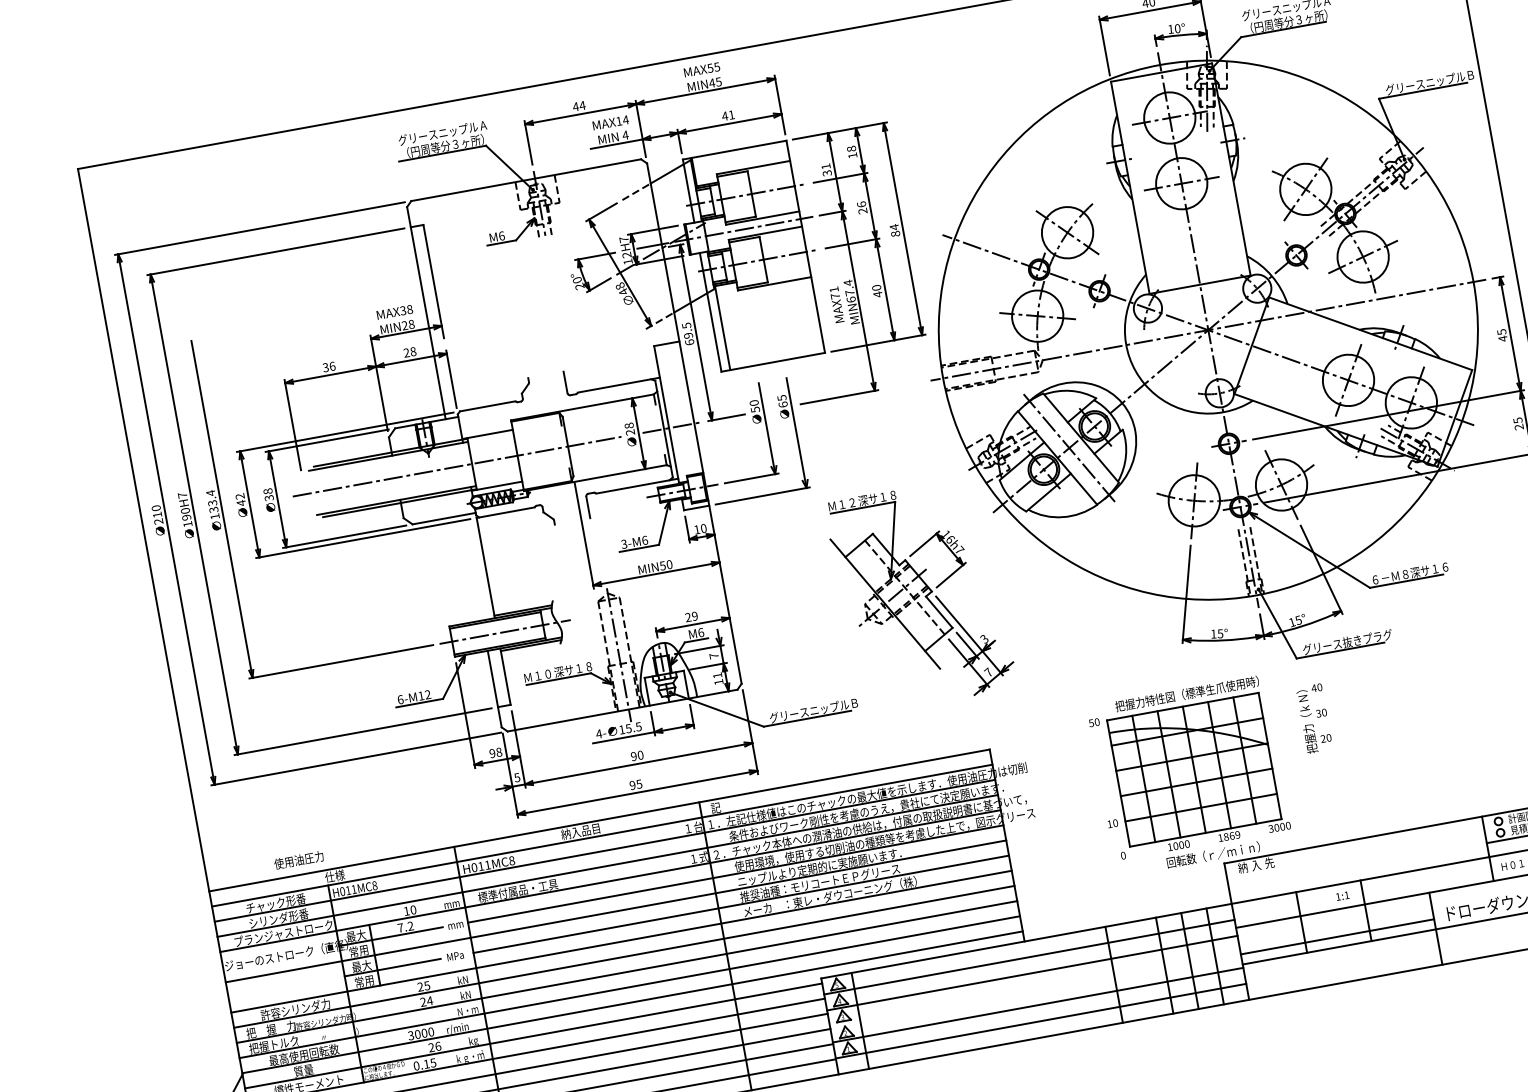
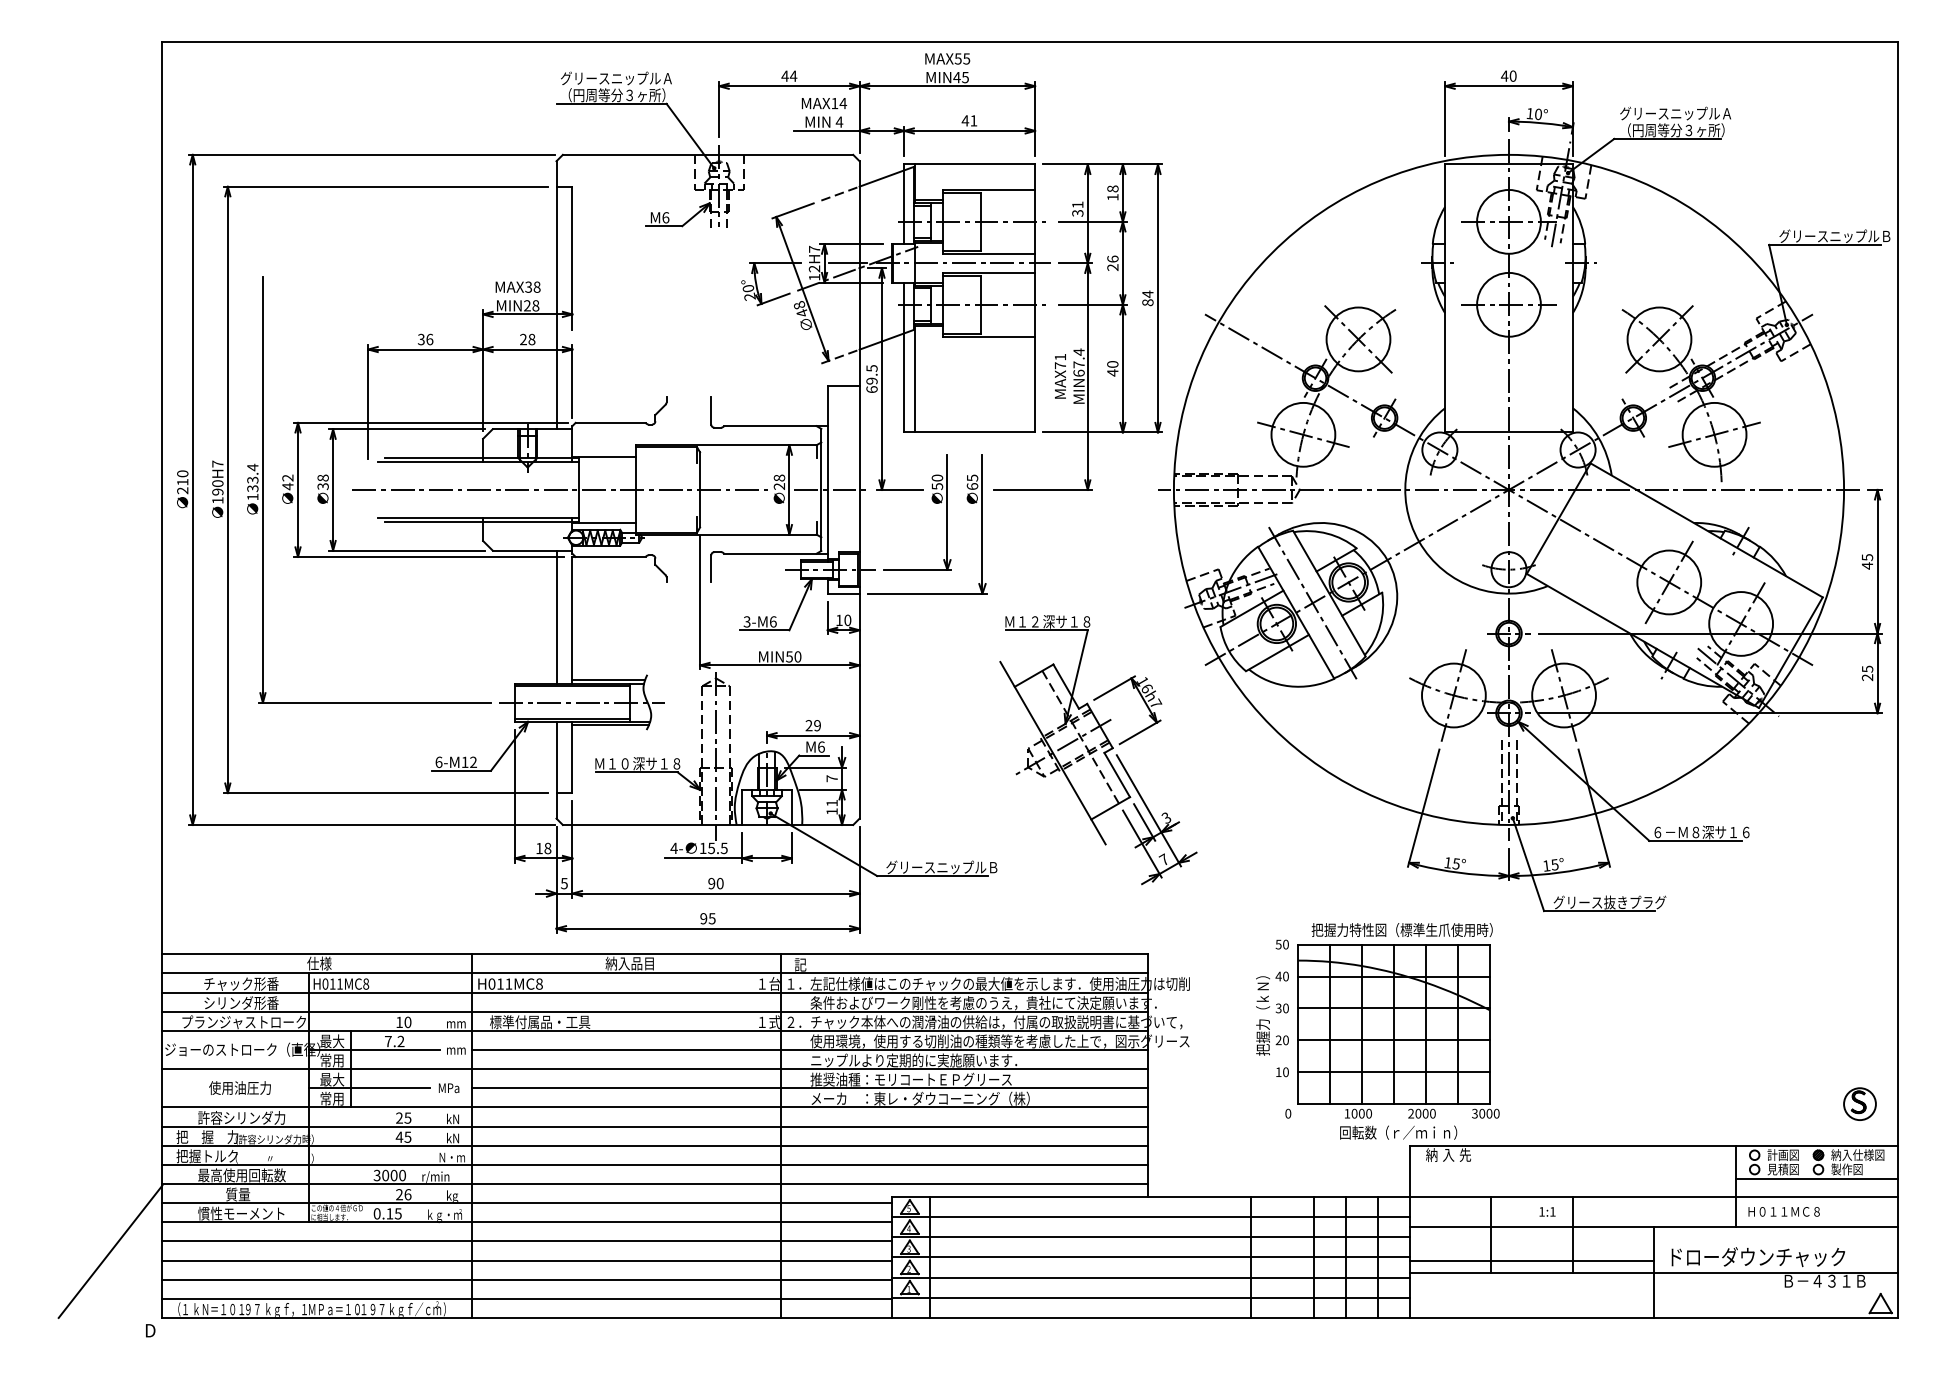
line: (472, 567) -> (556, 616), added
text: (1314, 718) -> (1272, 1013), moved
text: (492, 753) -> (539, 848), 98 -> 18
text: (1228, 836) -> (1421, 1113), 1869 -> 2000
text: (298, 859) -> (239, 1087), moved
line: (1035, 989) -> (1150, 1257), added
text: (426, 1001) -> (403, 1136), 24 -> 45

